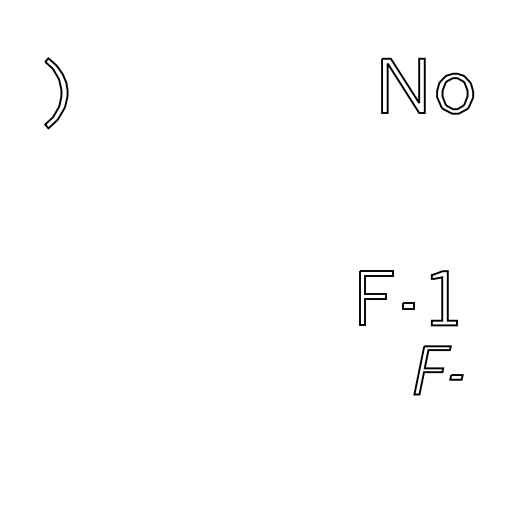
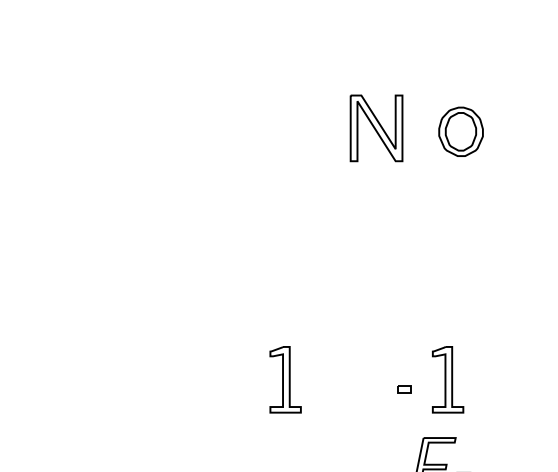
part: (403, 85) -> (376, 127), moved
part: (376, 297) -> (365, 378), removed
part: (310, 298) -> (285, 380), added

